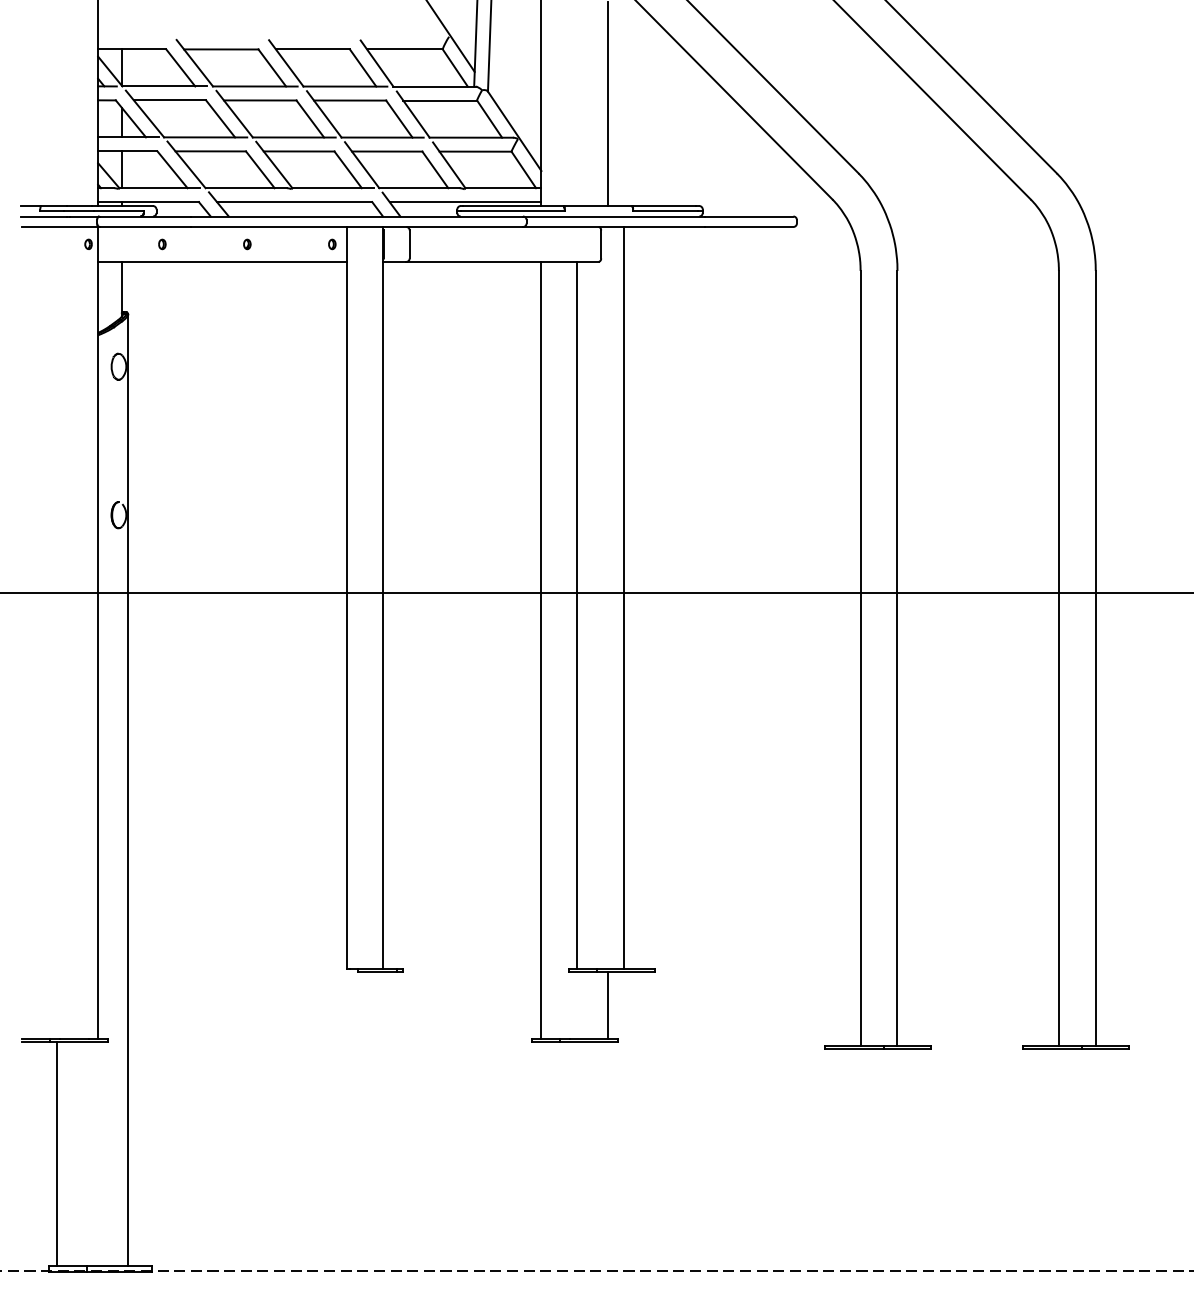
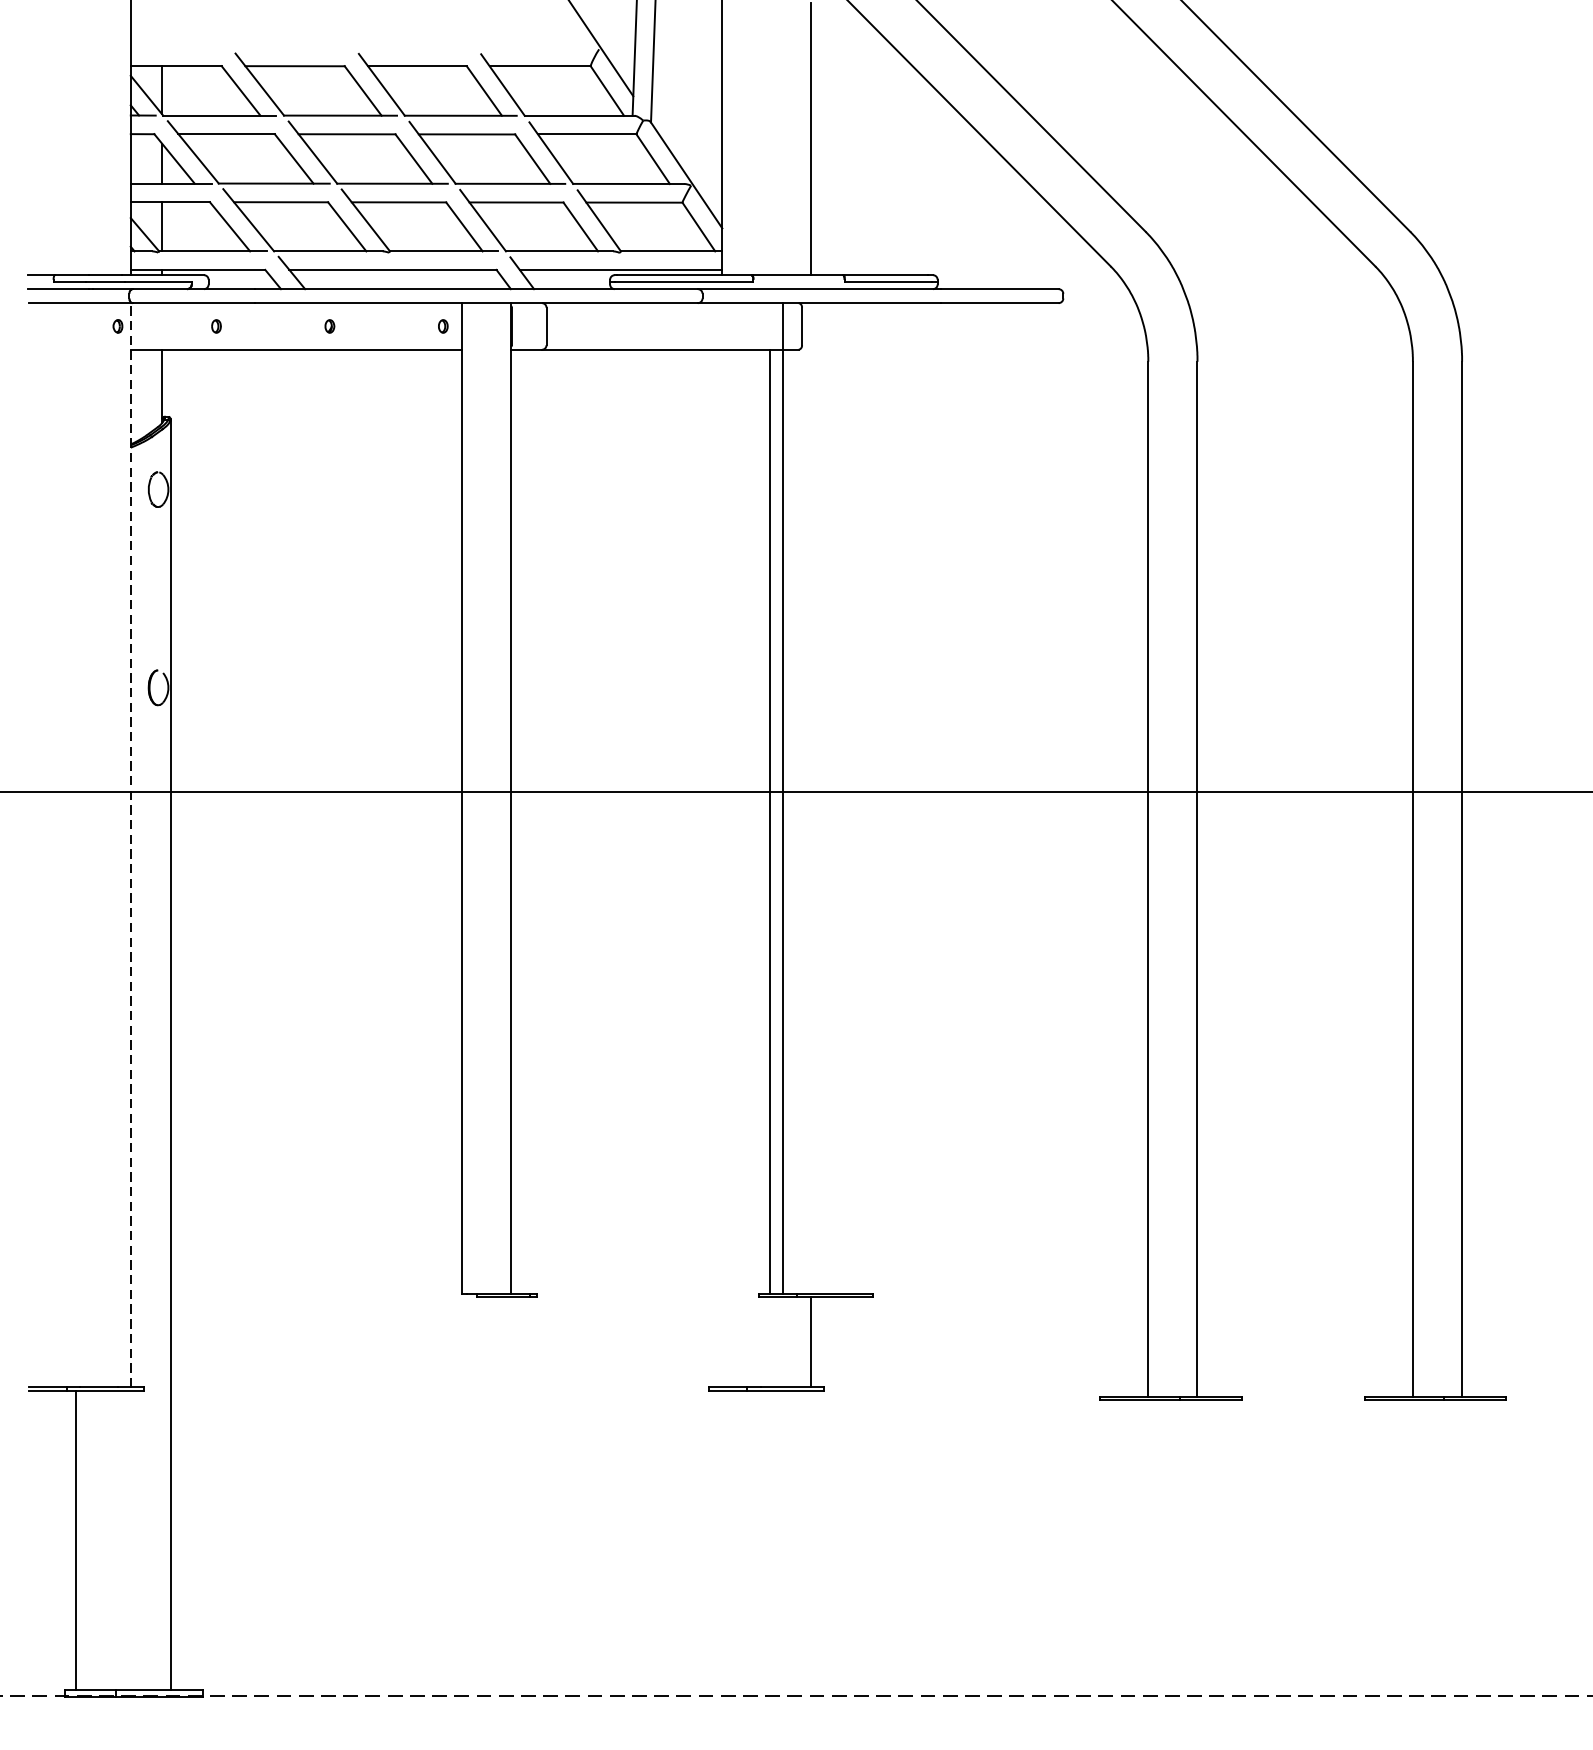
line: (623, 597) -> (782, 797), moved
line: (98, 632) -> (131, 844), solid -> dashed
line: (541, 650) -> (722, 868), removed

